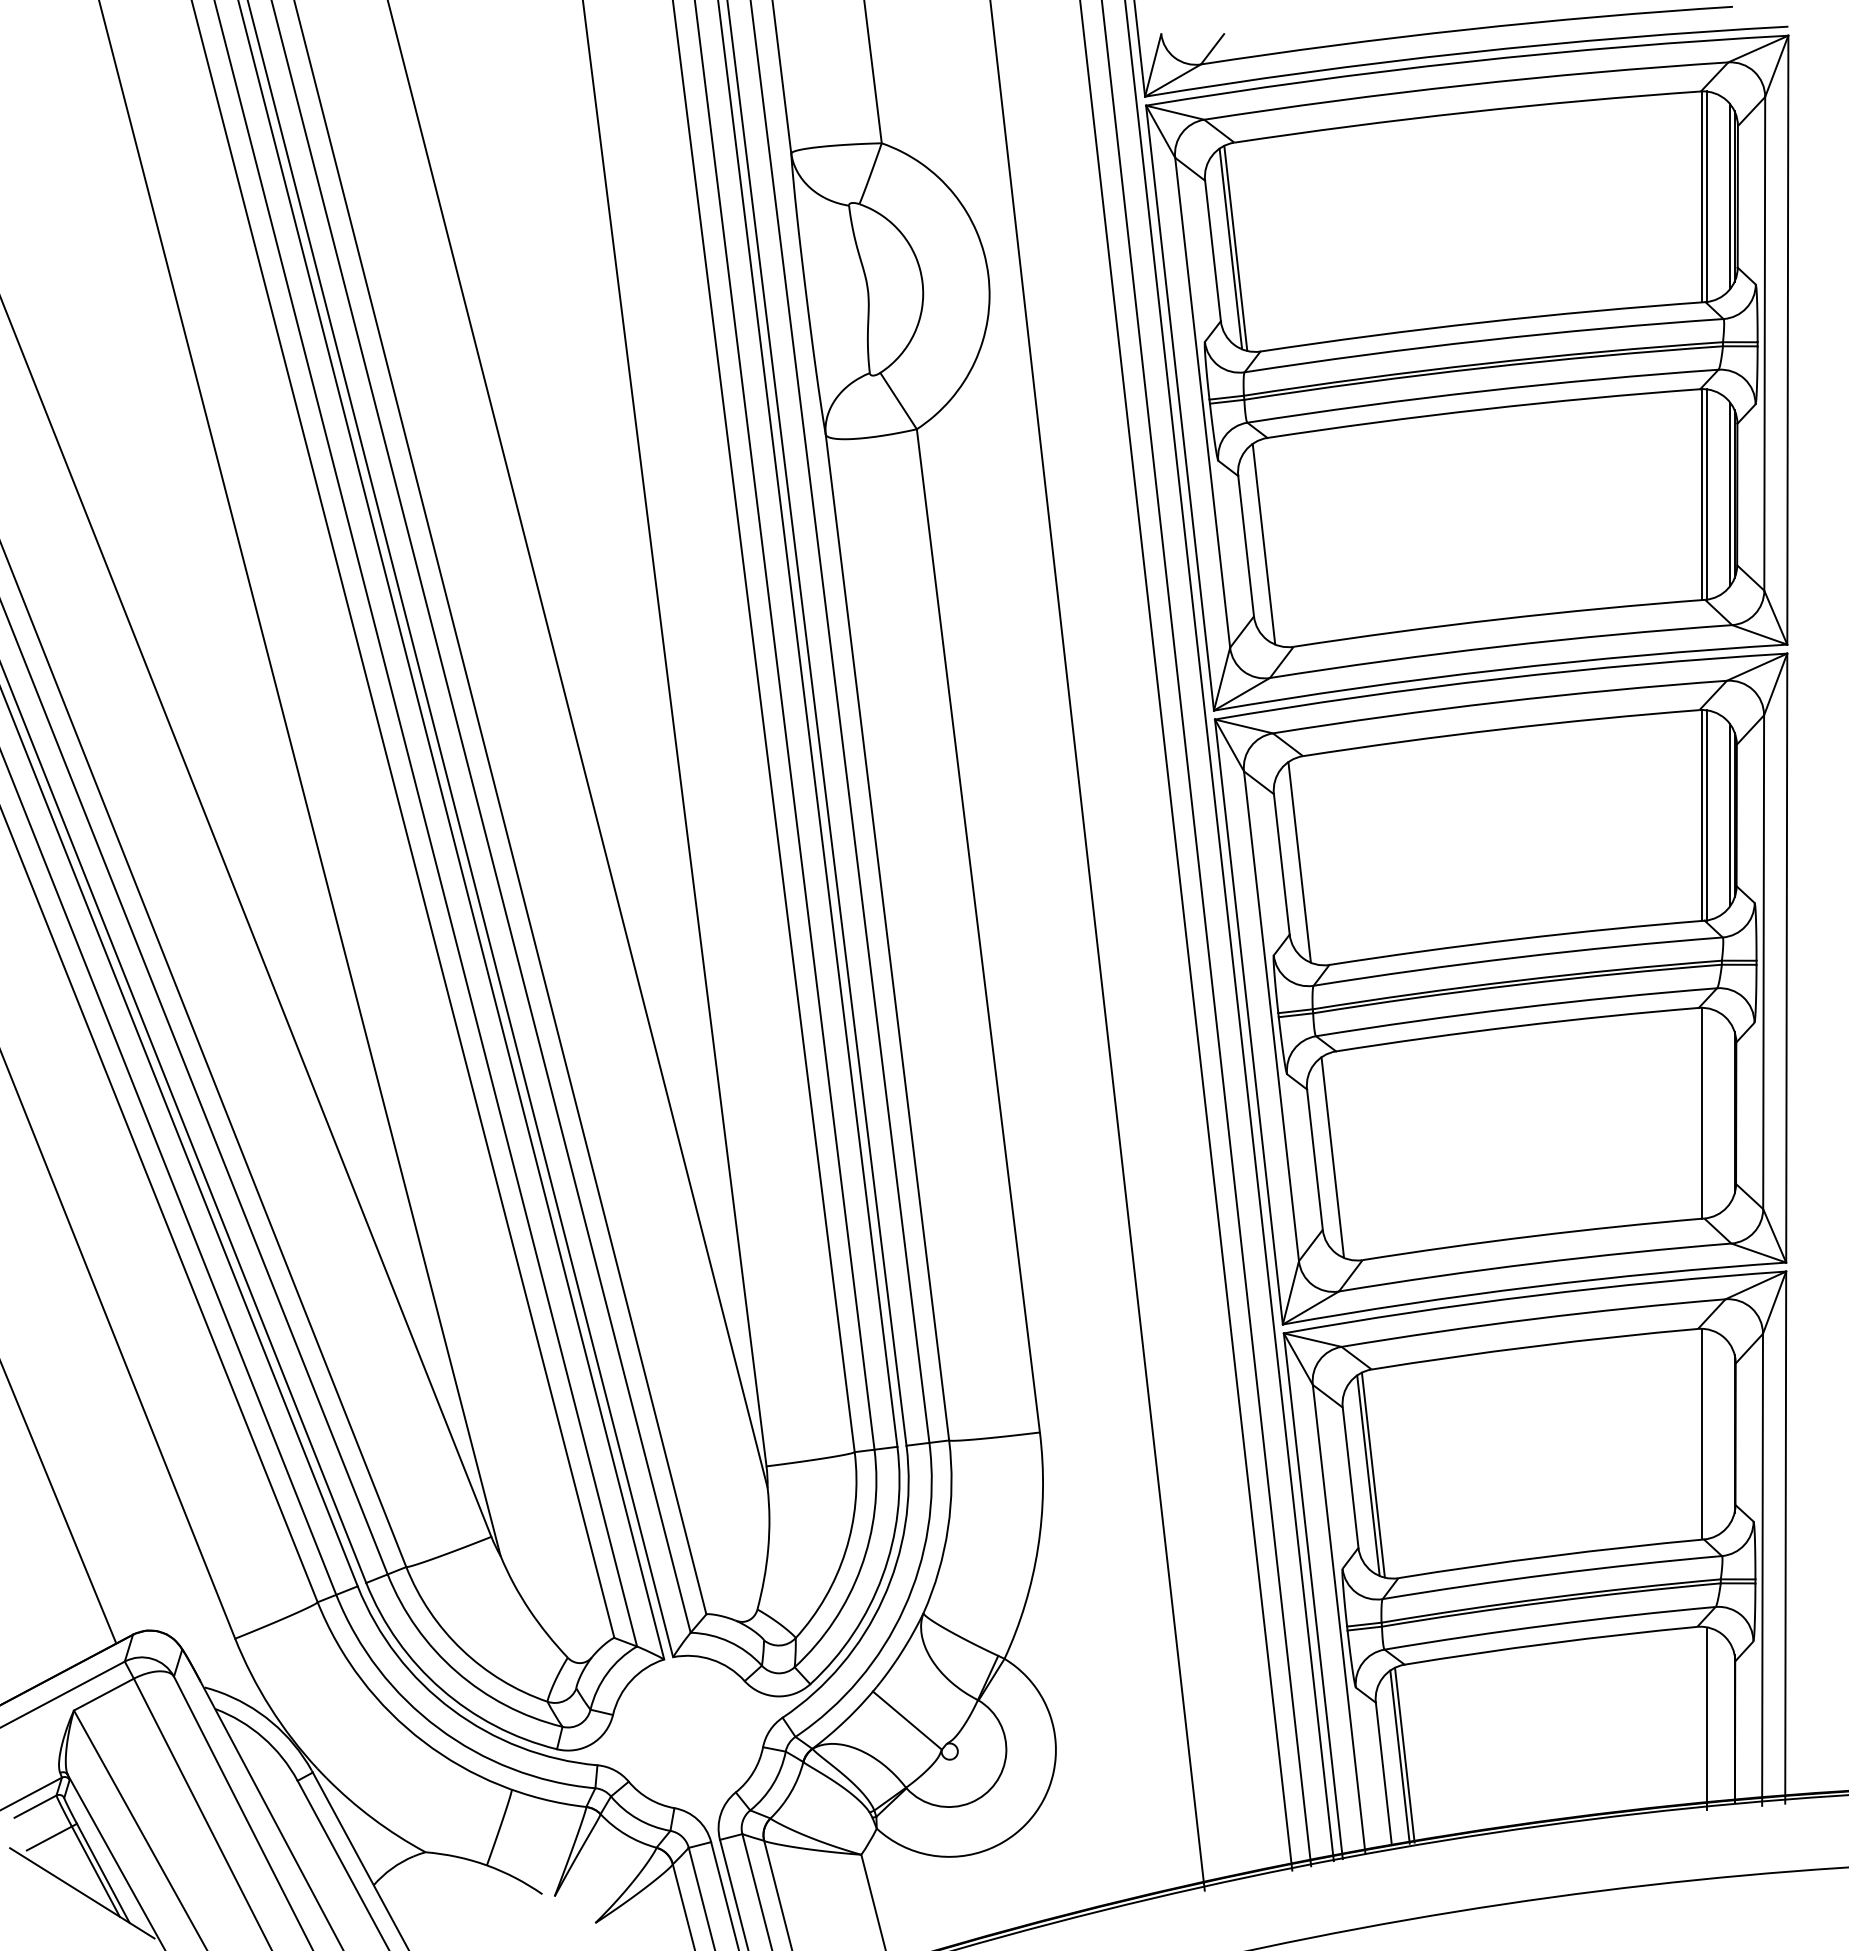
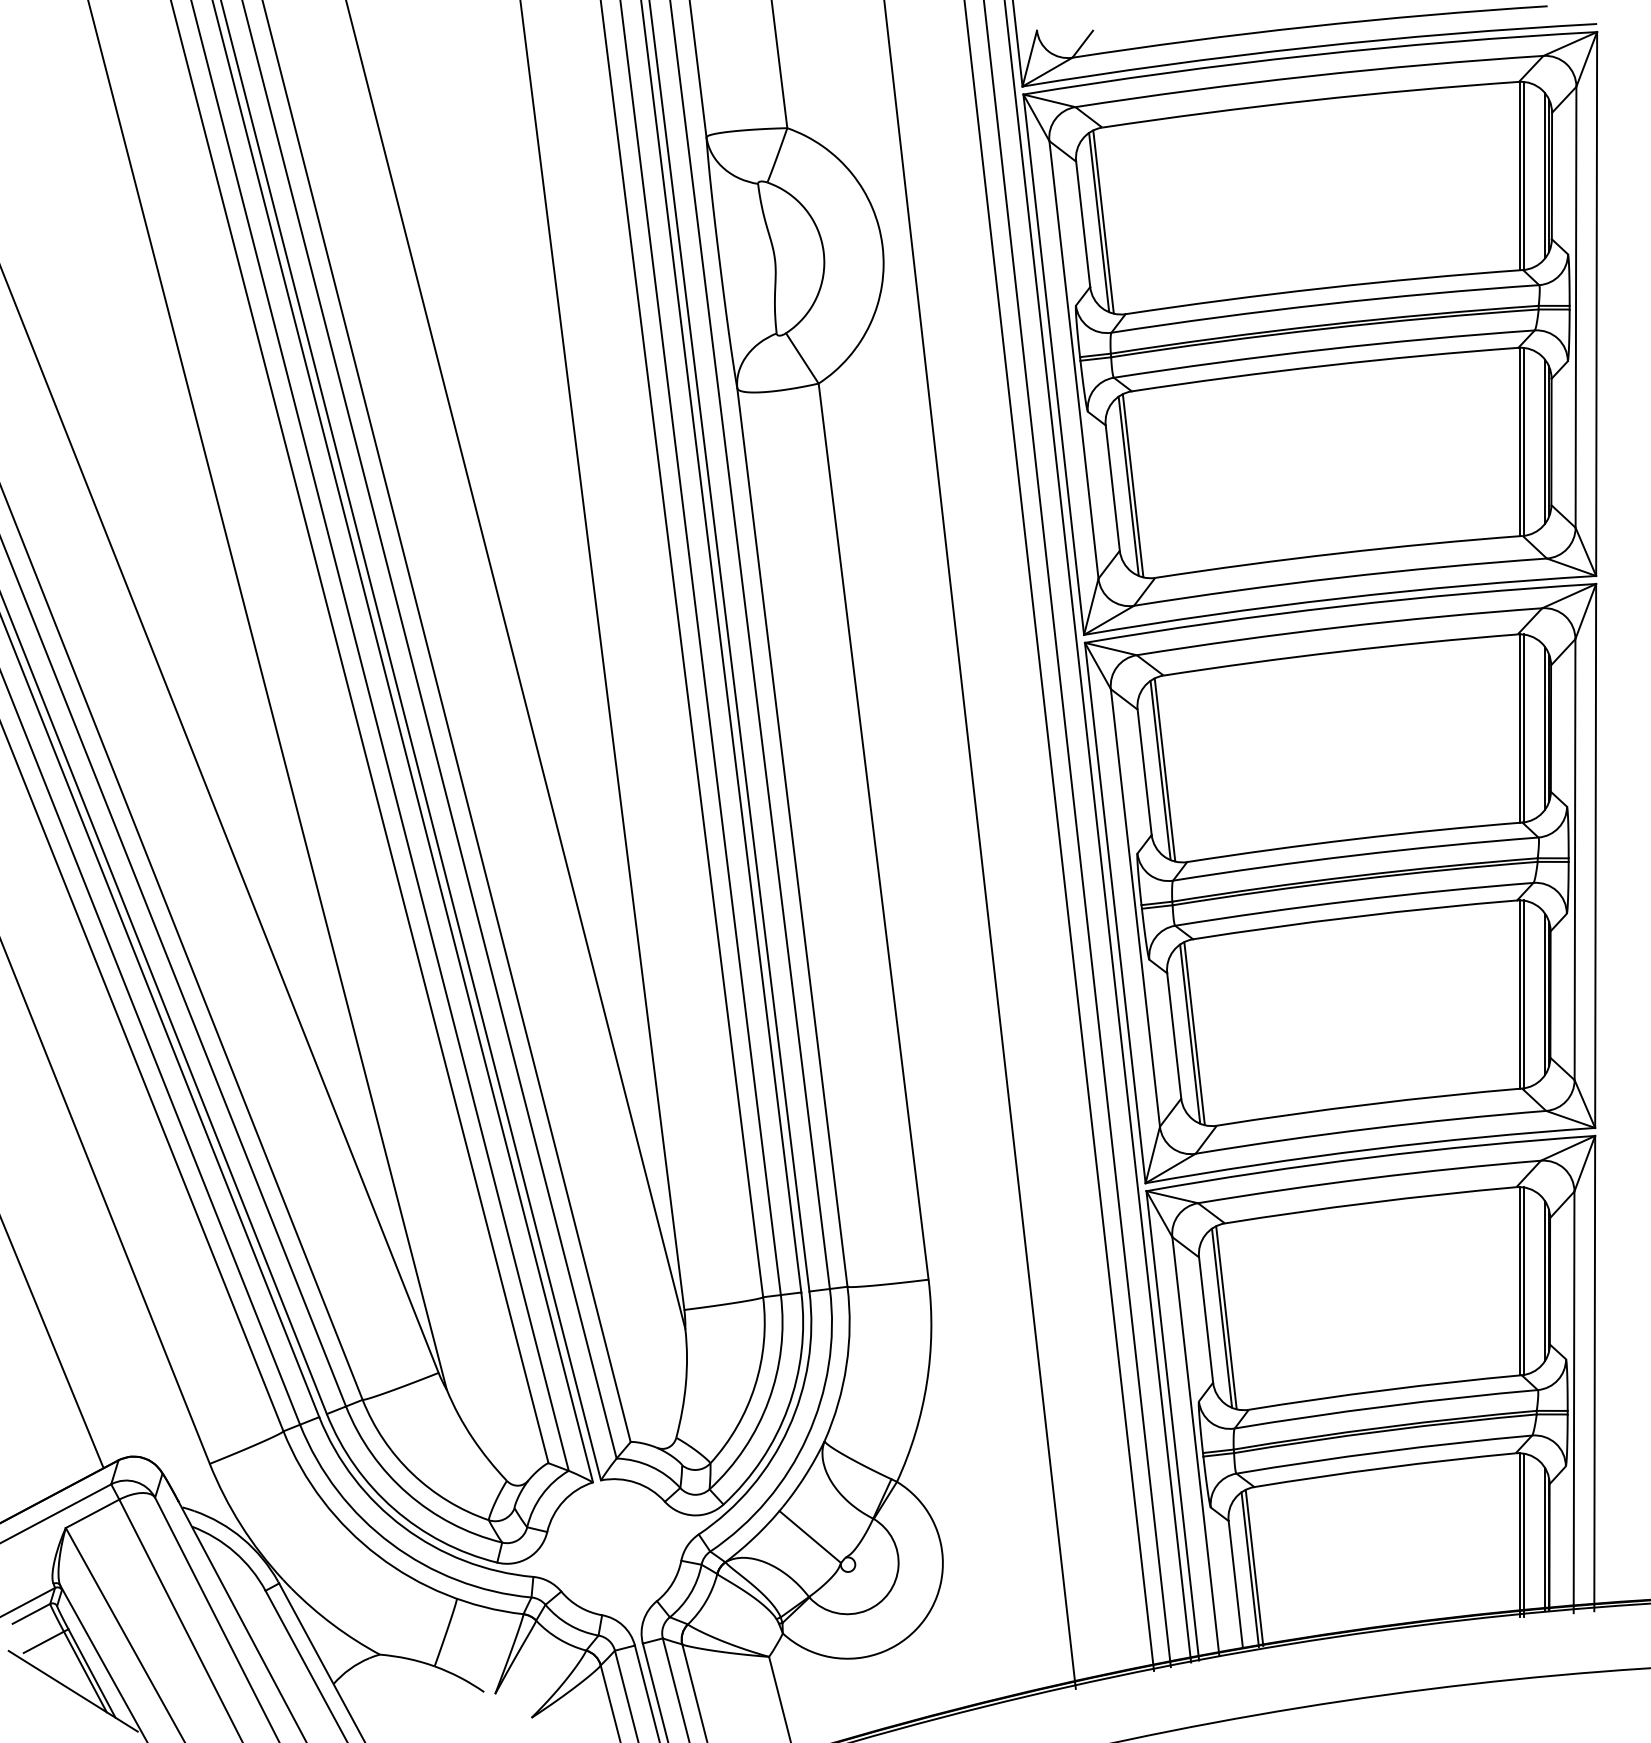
line: (1268, 543) -> (1132, 485), added
line: (1304, 861) -> (1164, 769), added
line: (1707, 1112) -> (1524, 993), added
line: (1730, 1112) -> (1545, 993), added
line: (1337, 1156) -> (1194, 1033), added
line: (1707, 1433) -> (1524, 1280), added
line: (1730, 1433) -> (1545, 1280), added
line: (1702, 1718) -> (1520, 1535), added
line: (1730, 1723) -> (1545, 1539), added

